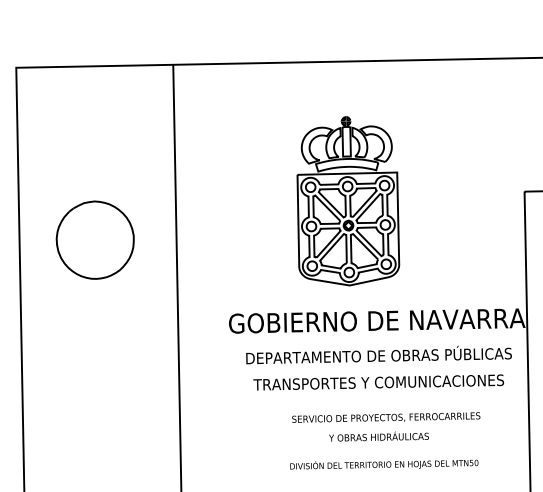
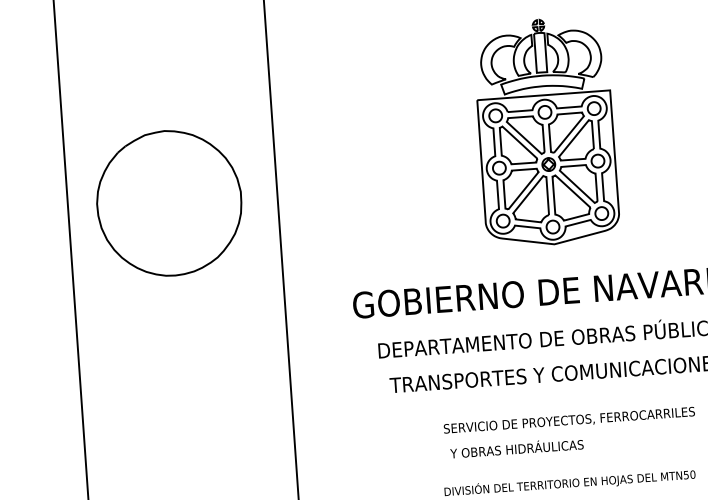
part: (348, 201) -> (547, 132), moved
part: (94, 239) -> (168, 202), size x1.4
text: (378, 436) -> (516, 448), moved

